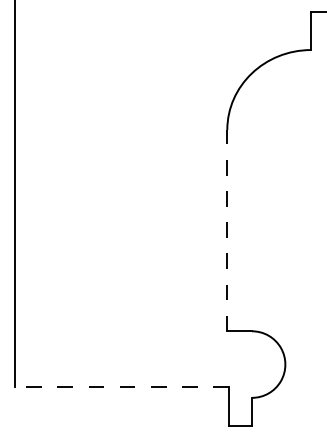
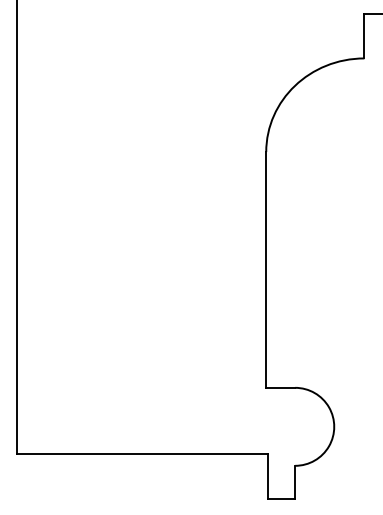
line: (227, 230) -> (266, 269), dashed -> solid
line: (121, 387) -> (142, 453), dashed -> solid

